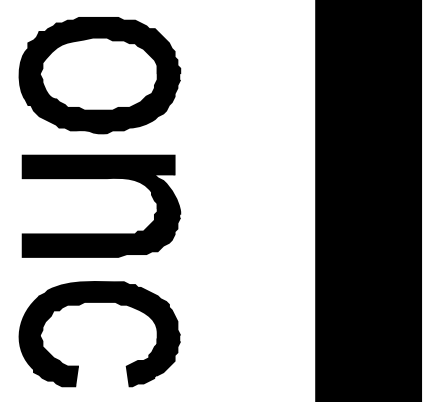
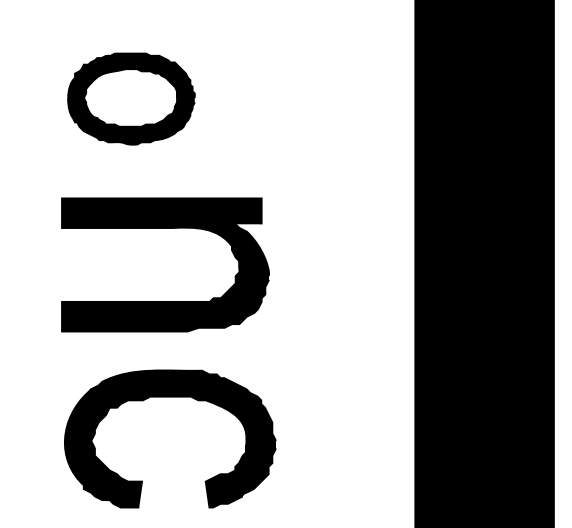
part: (99, 75) -> (131, 98), size x0.6
part: (101, 178) -> (165, 228), moved
part: (99, 302) -> (170, 397), moved

